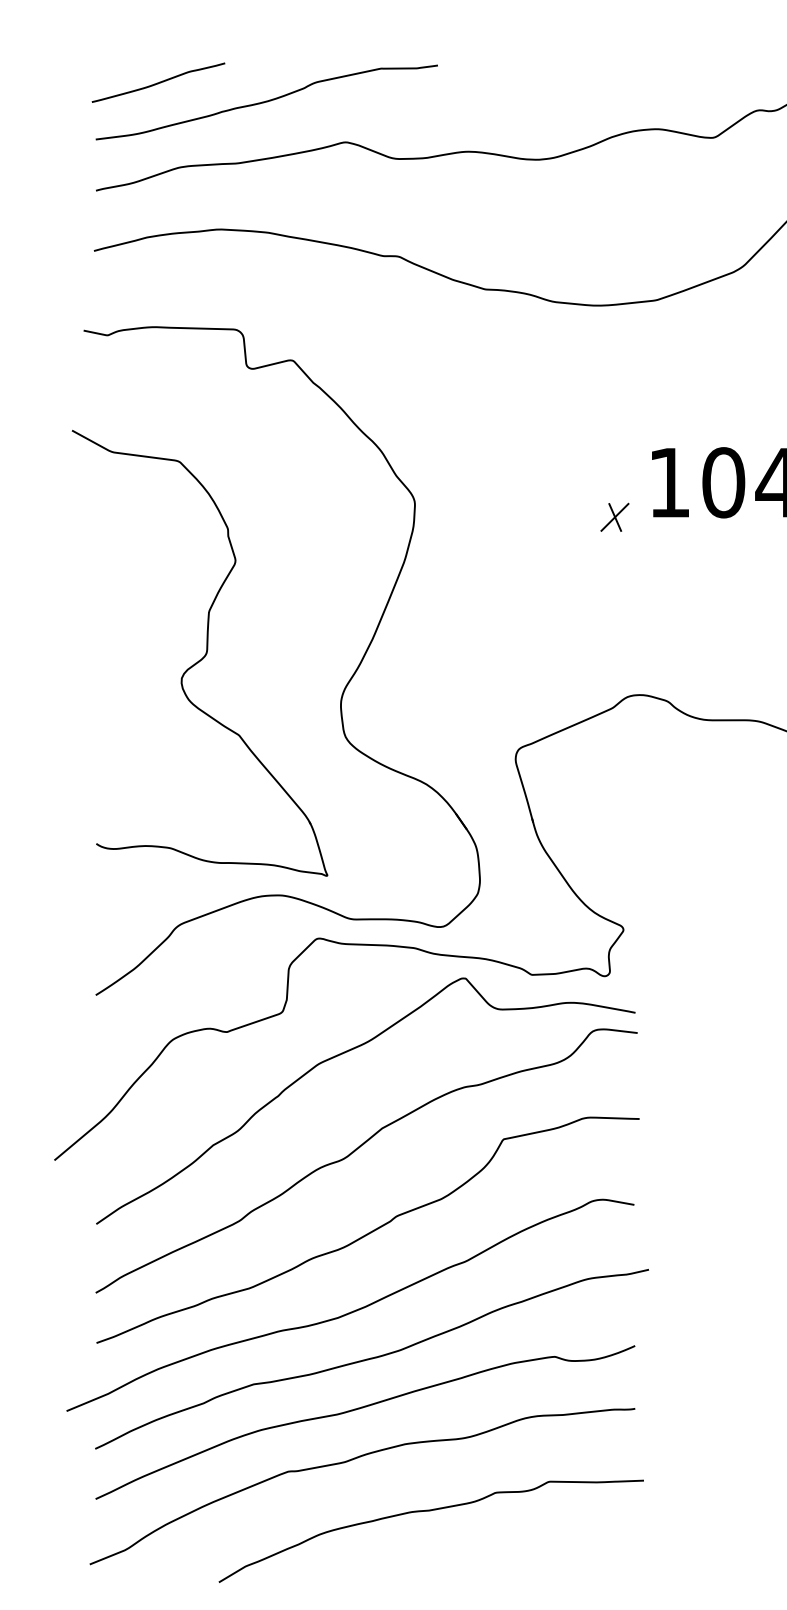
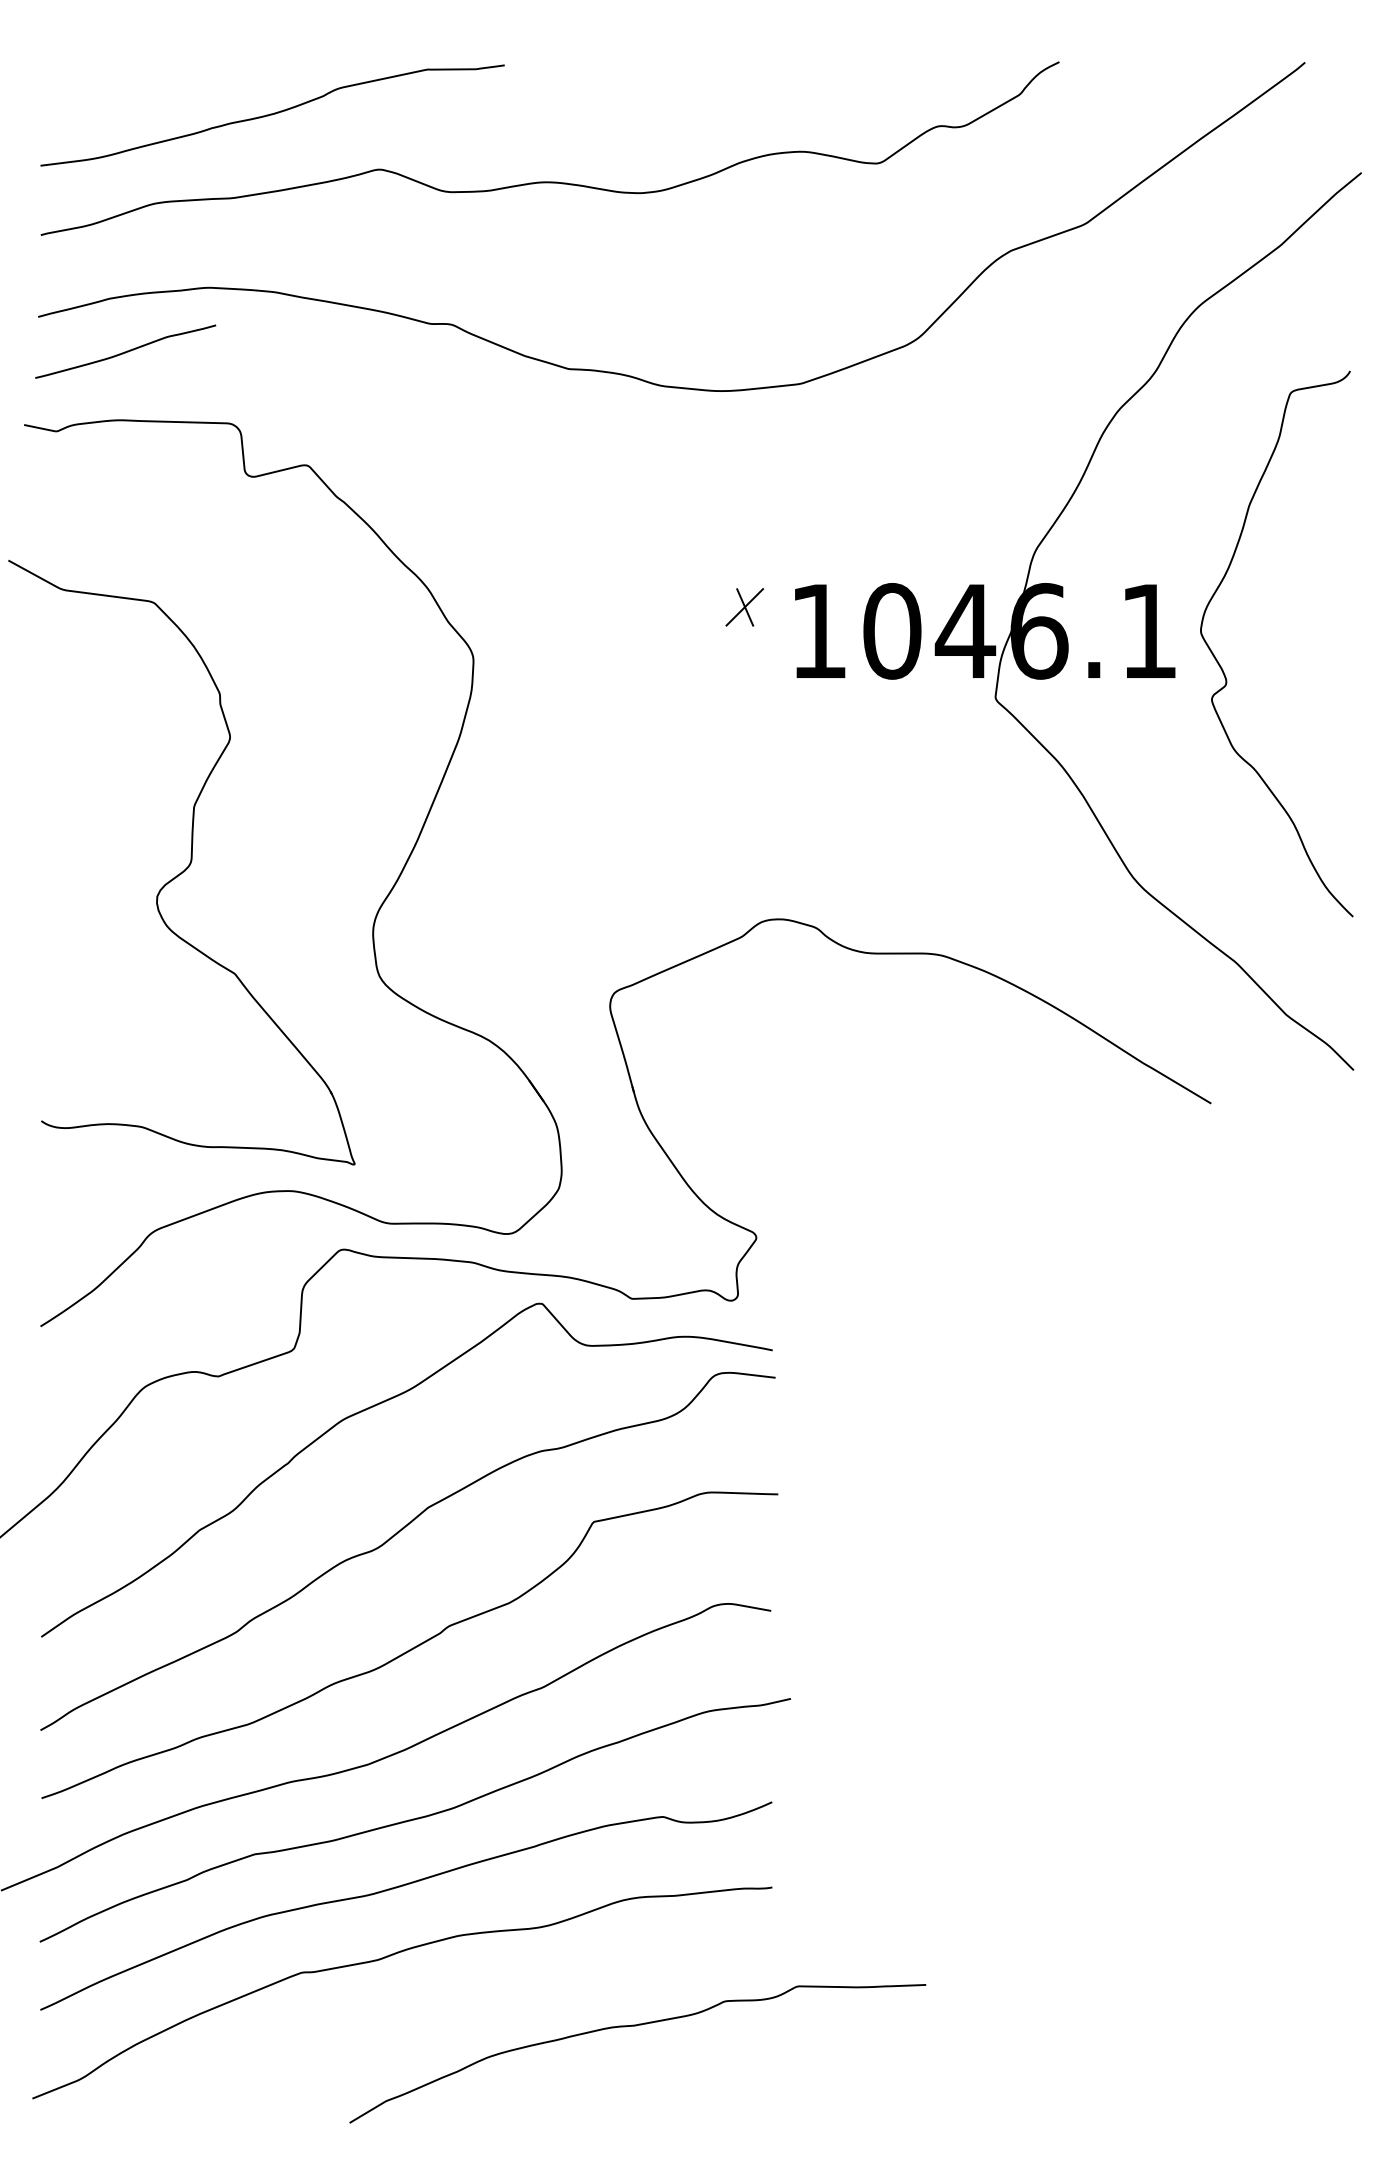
curve: (158, 82) -> (125, 351), moved
part: (614, 517) -> (744, 607), moved
curve: (430, 1511) -> (636, 2026), moved

